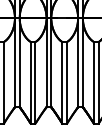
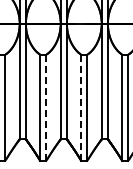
line: (35, 82) -> (46, 107), solid -> dashed
line: (62, 82) -> (81, 107), solid -> dashed

